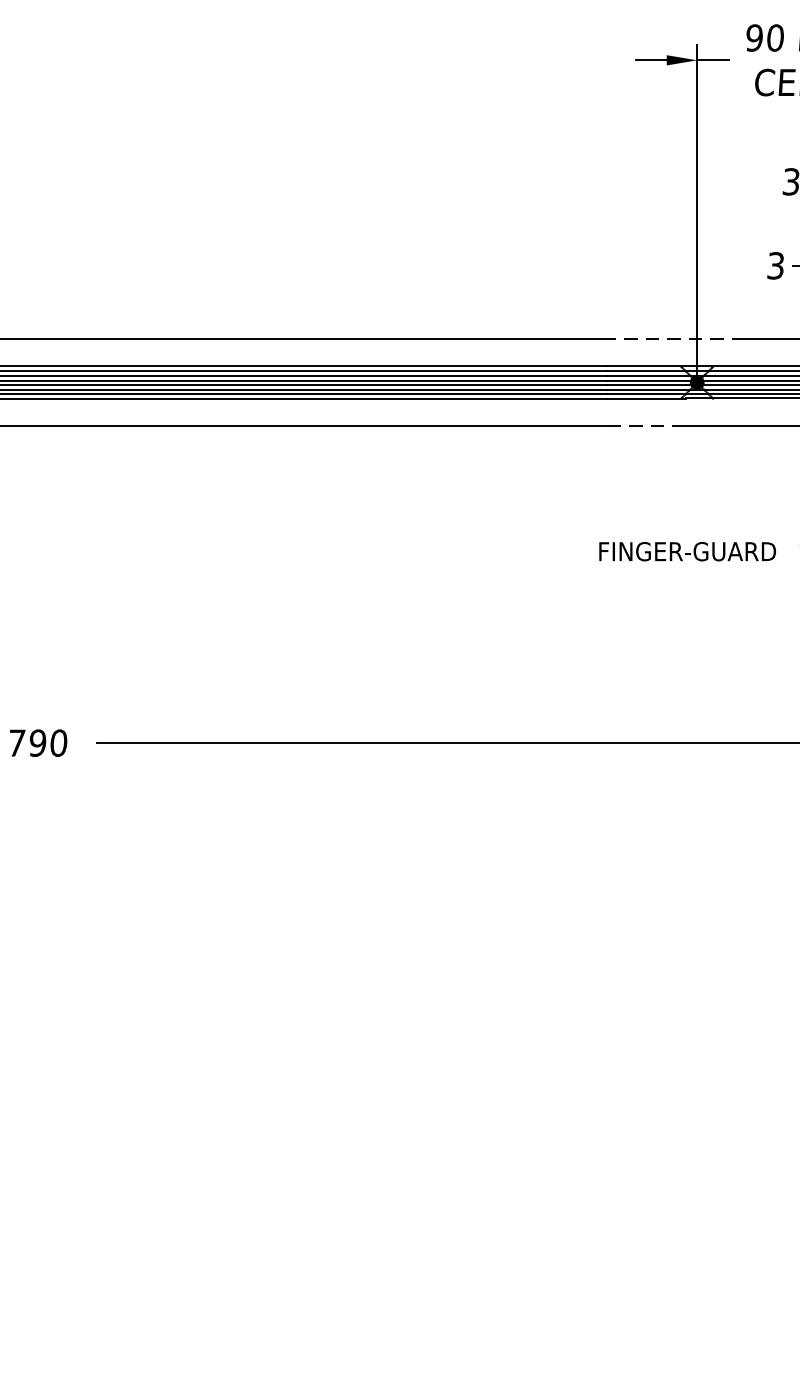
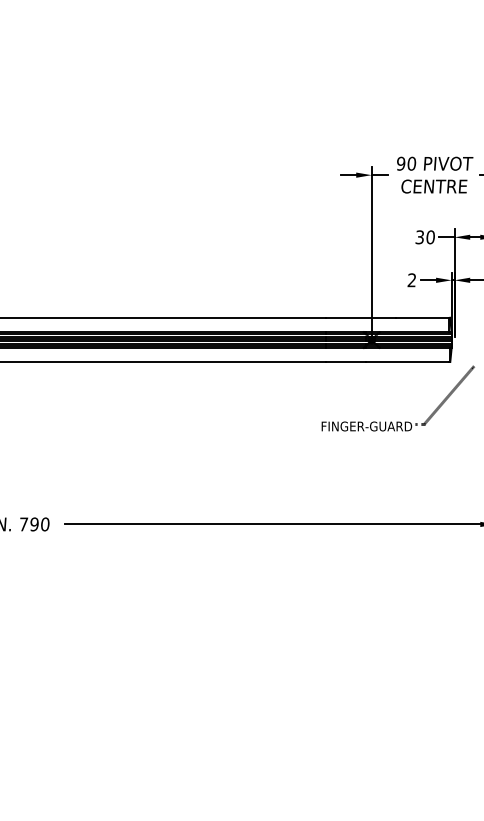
text: (774, 266) -> (411, 280), 3 -> 2
line: (675, 338) -> (360, 317), dashed -> solid
line: (645, 424) -> (345, 361), dashed -> solid

